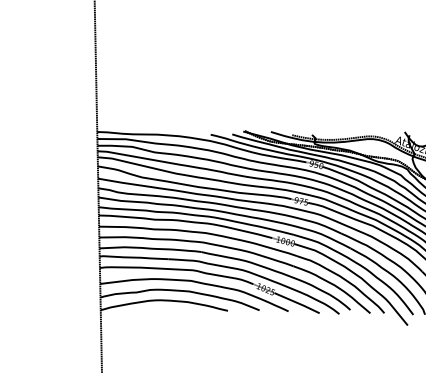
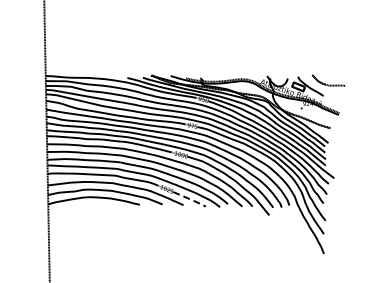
line: (298, 303) -> (190, 199), solid -> dashed

